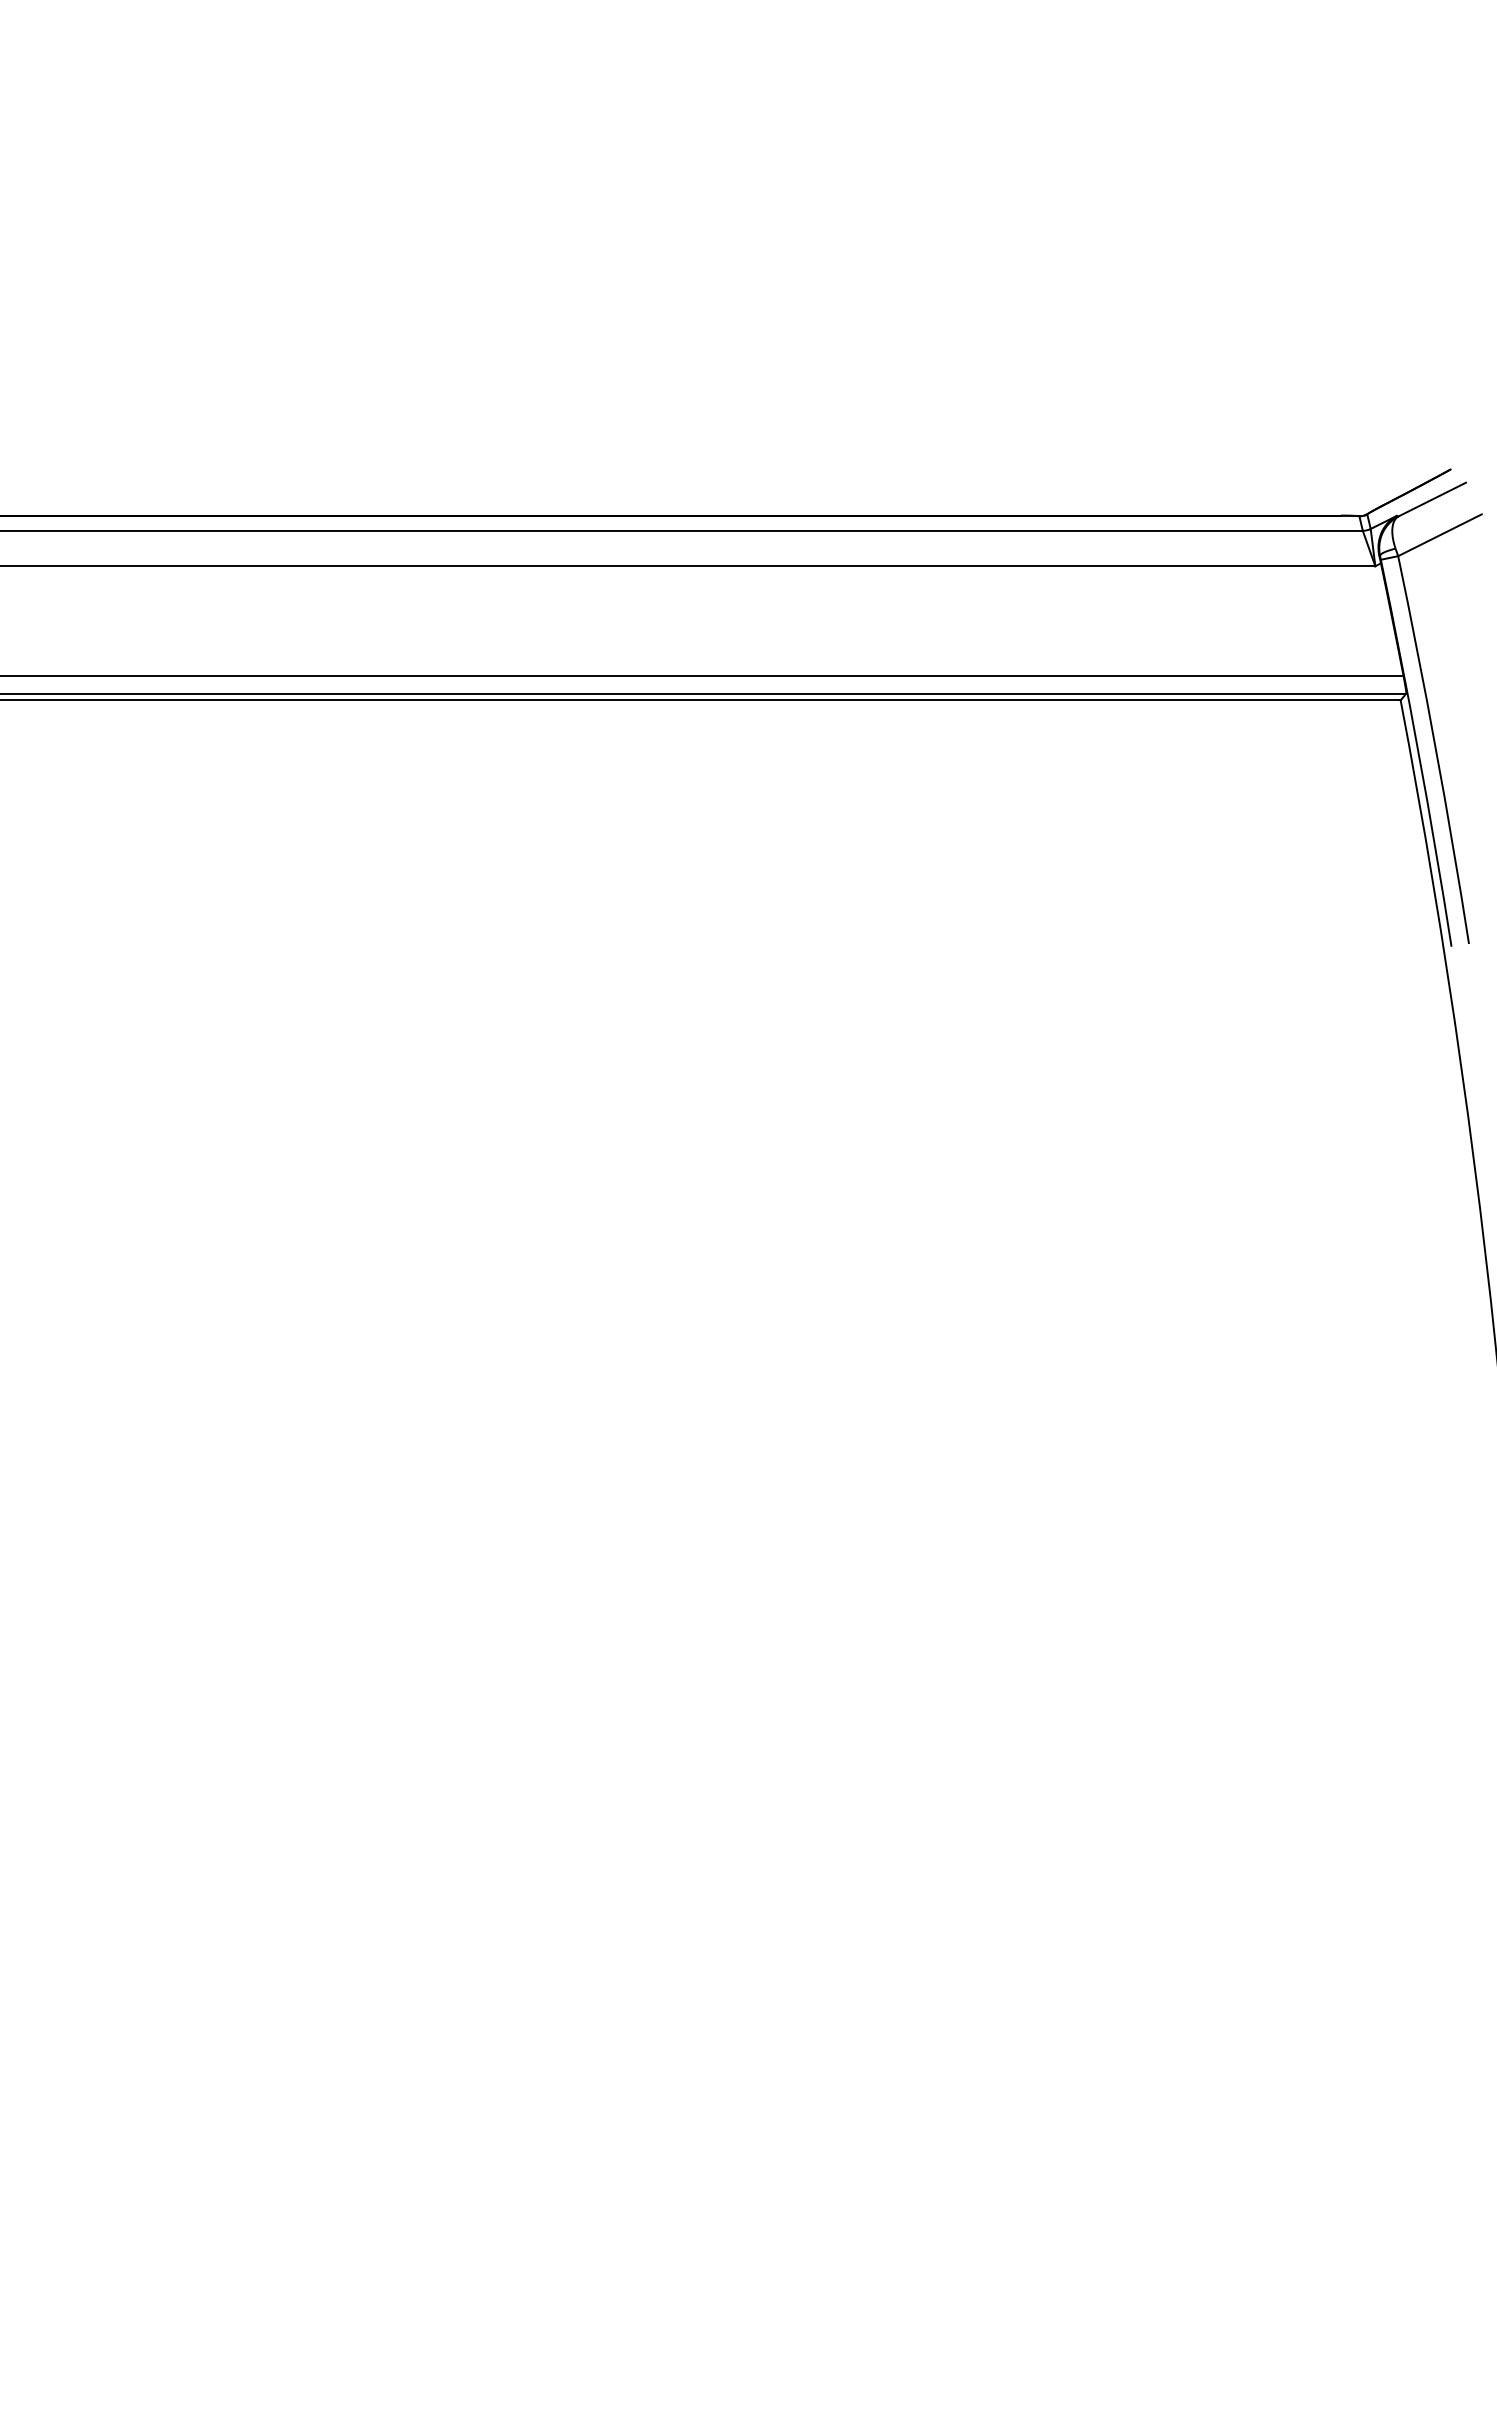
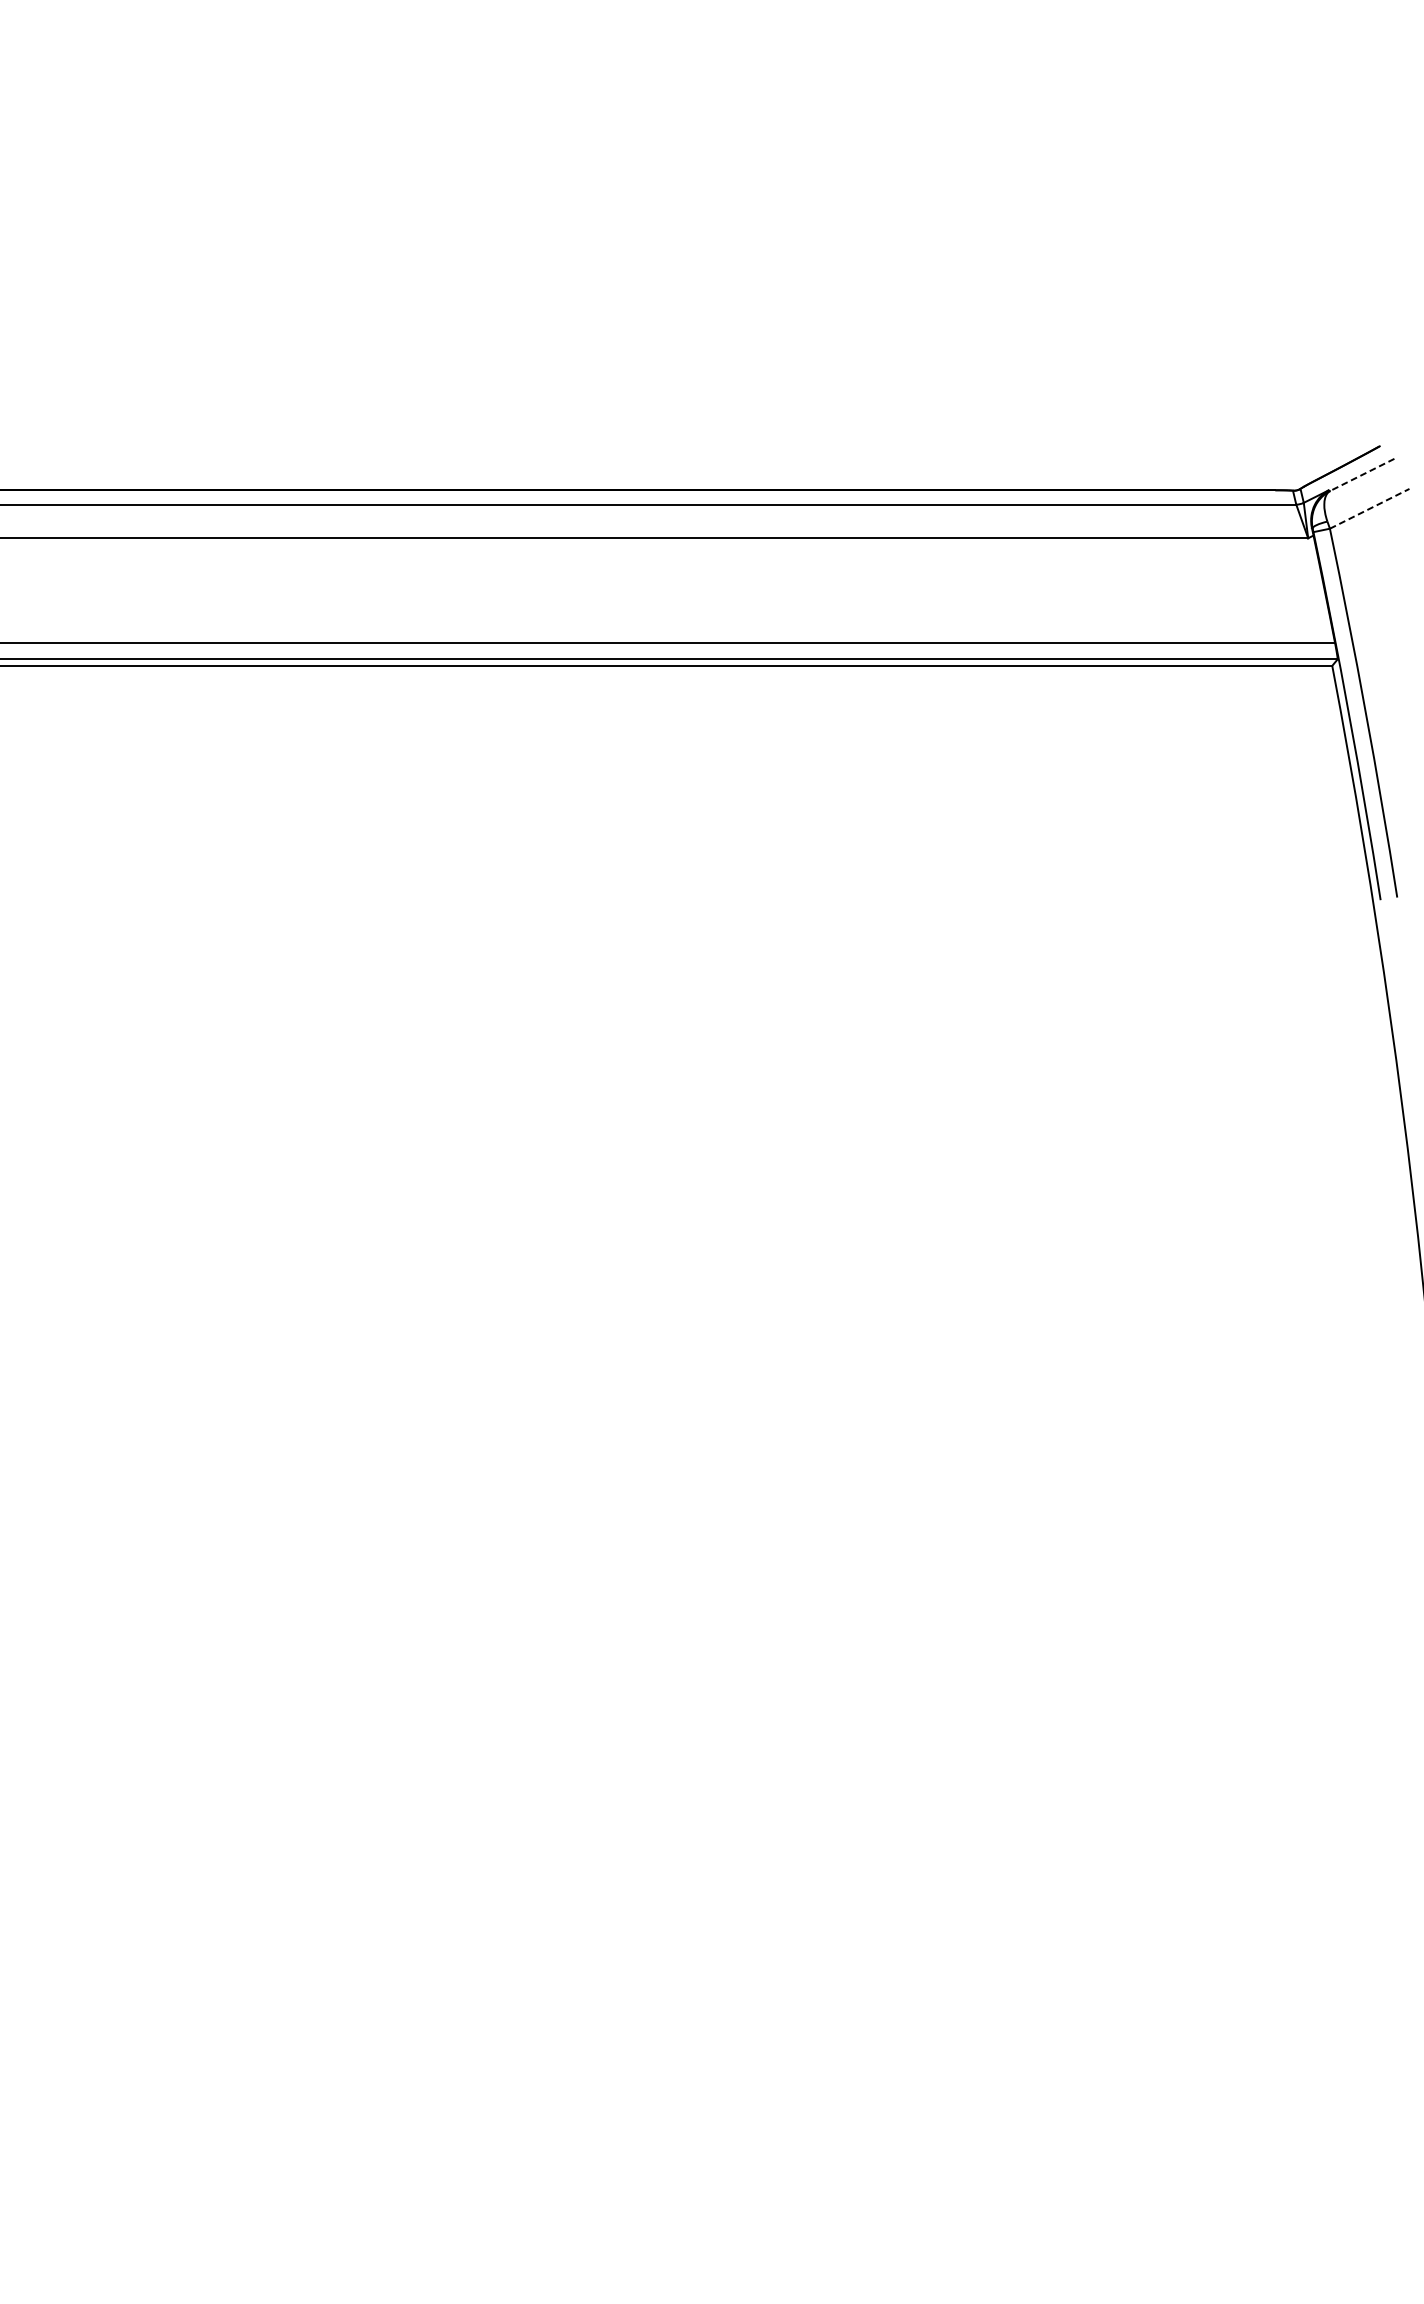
line: (1432, 499) -> (1362, 474), solid -> dashed
line: (1440, 535) -> (1370, 509), solid -> dashed

